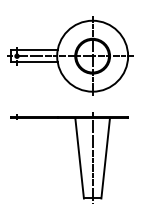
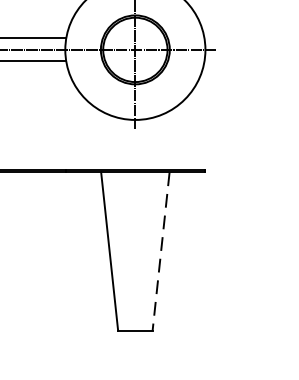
line: (92, 157) -> (135, 249), removed
line: (105, 158) -> (160, 251), solid -> dashed

